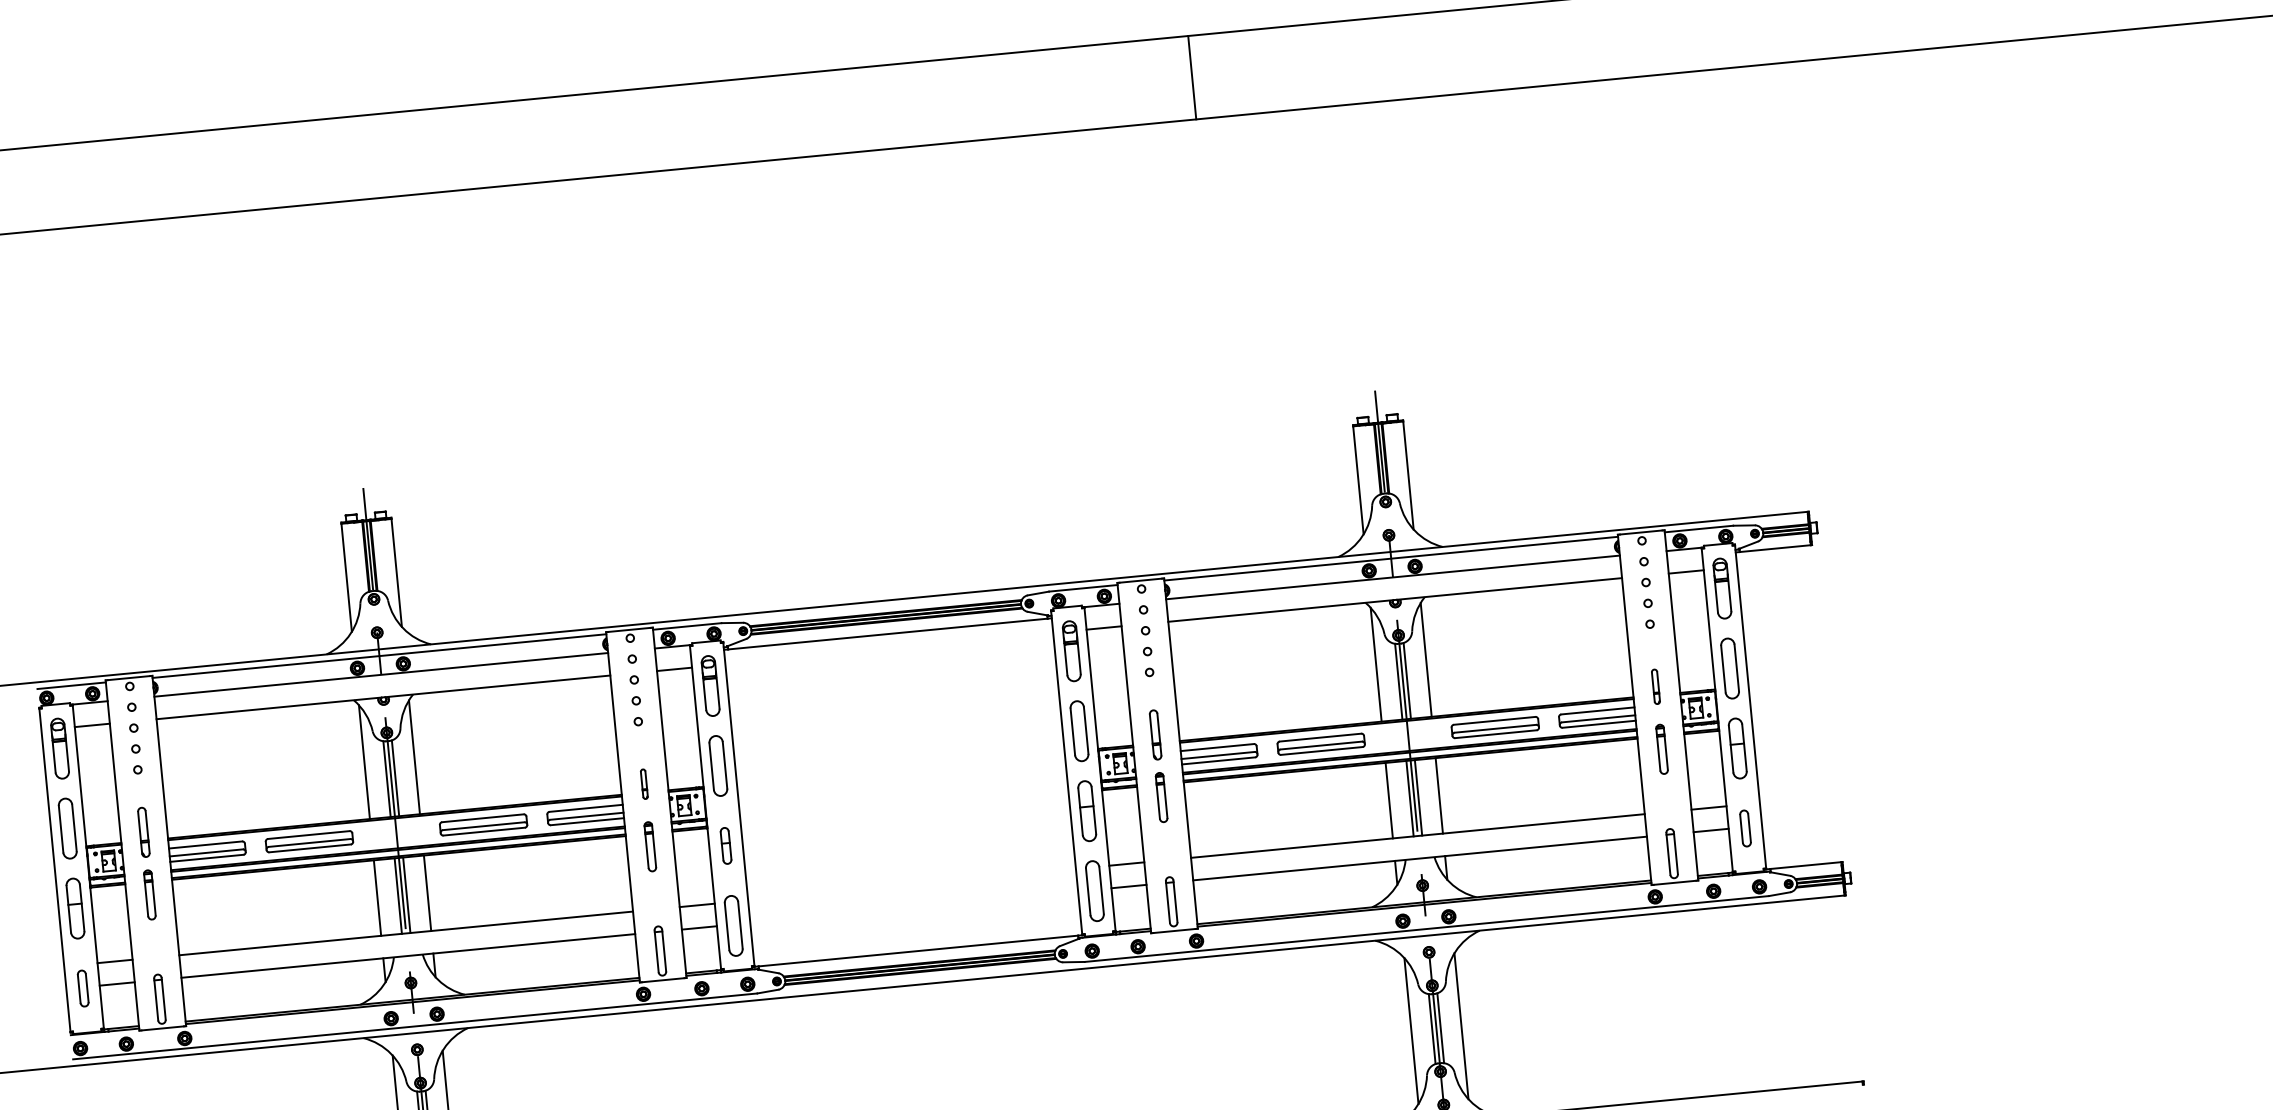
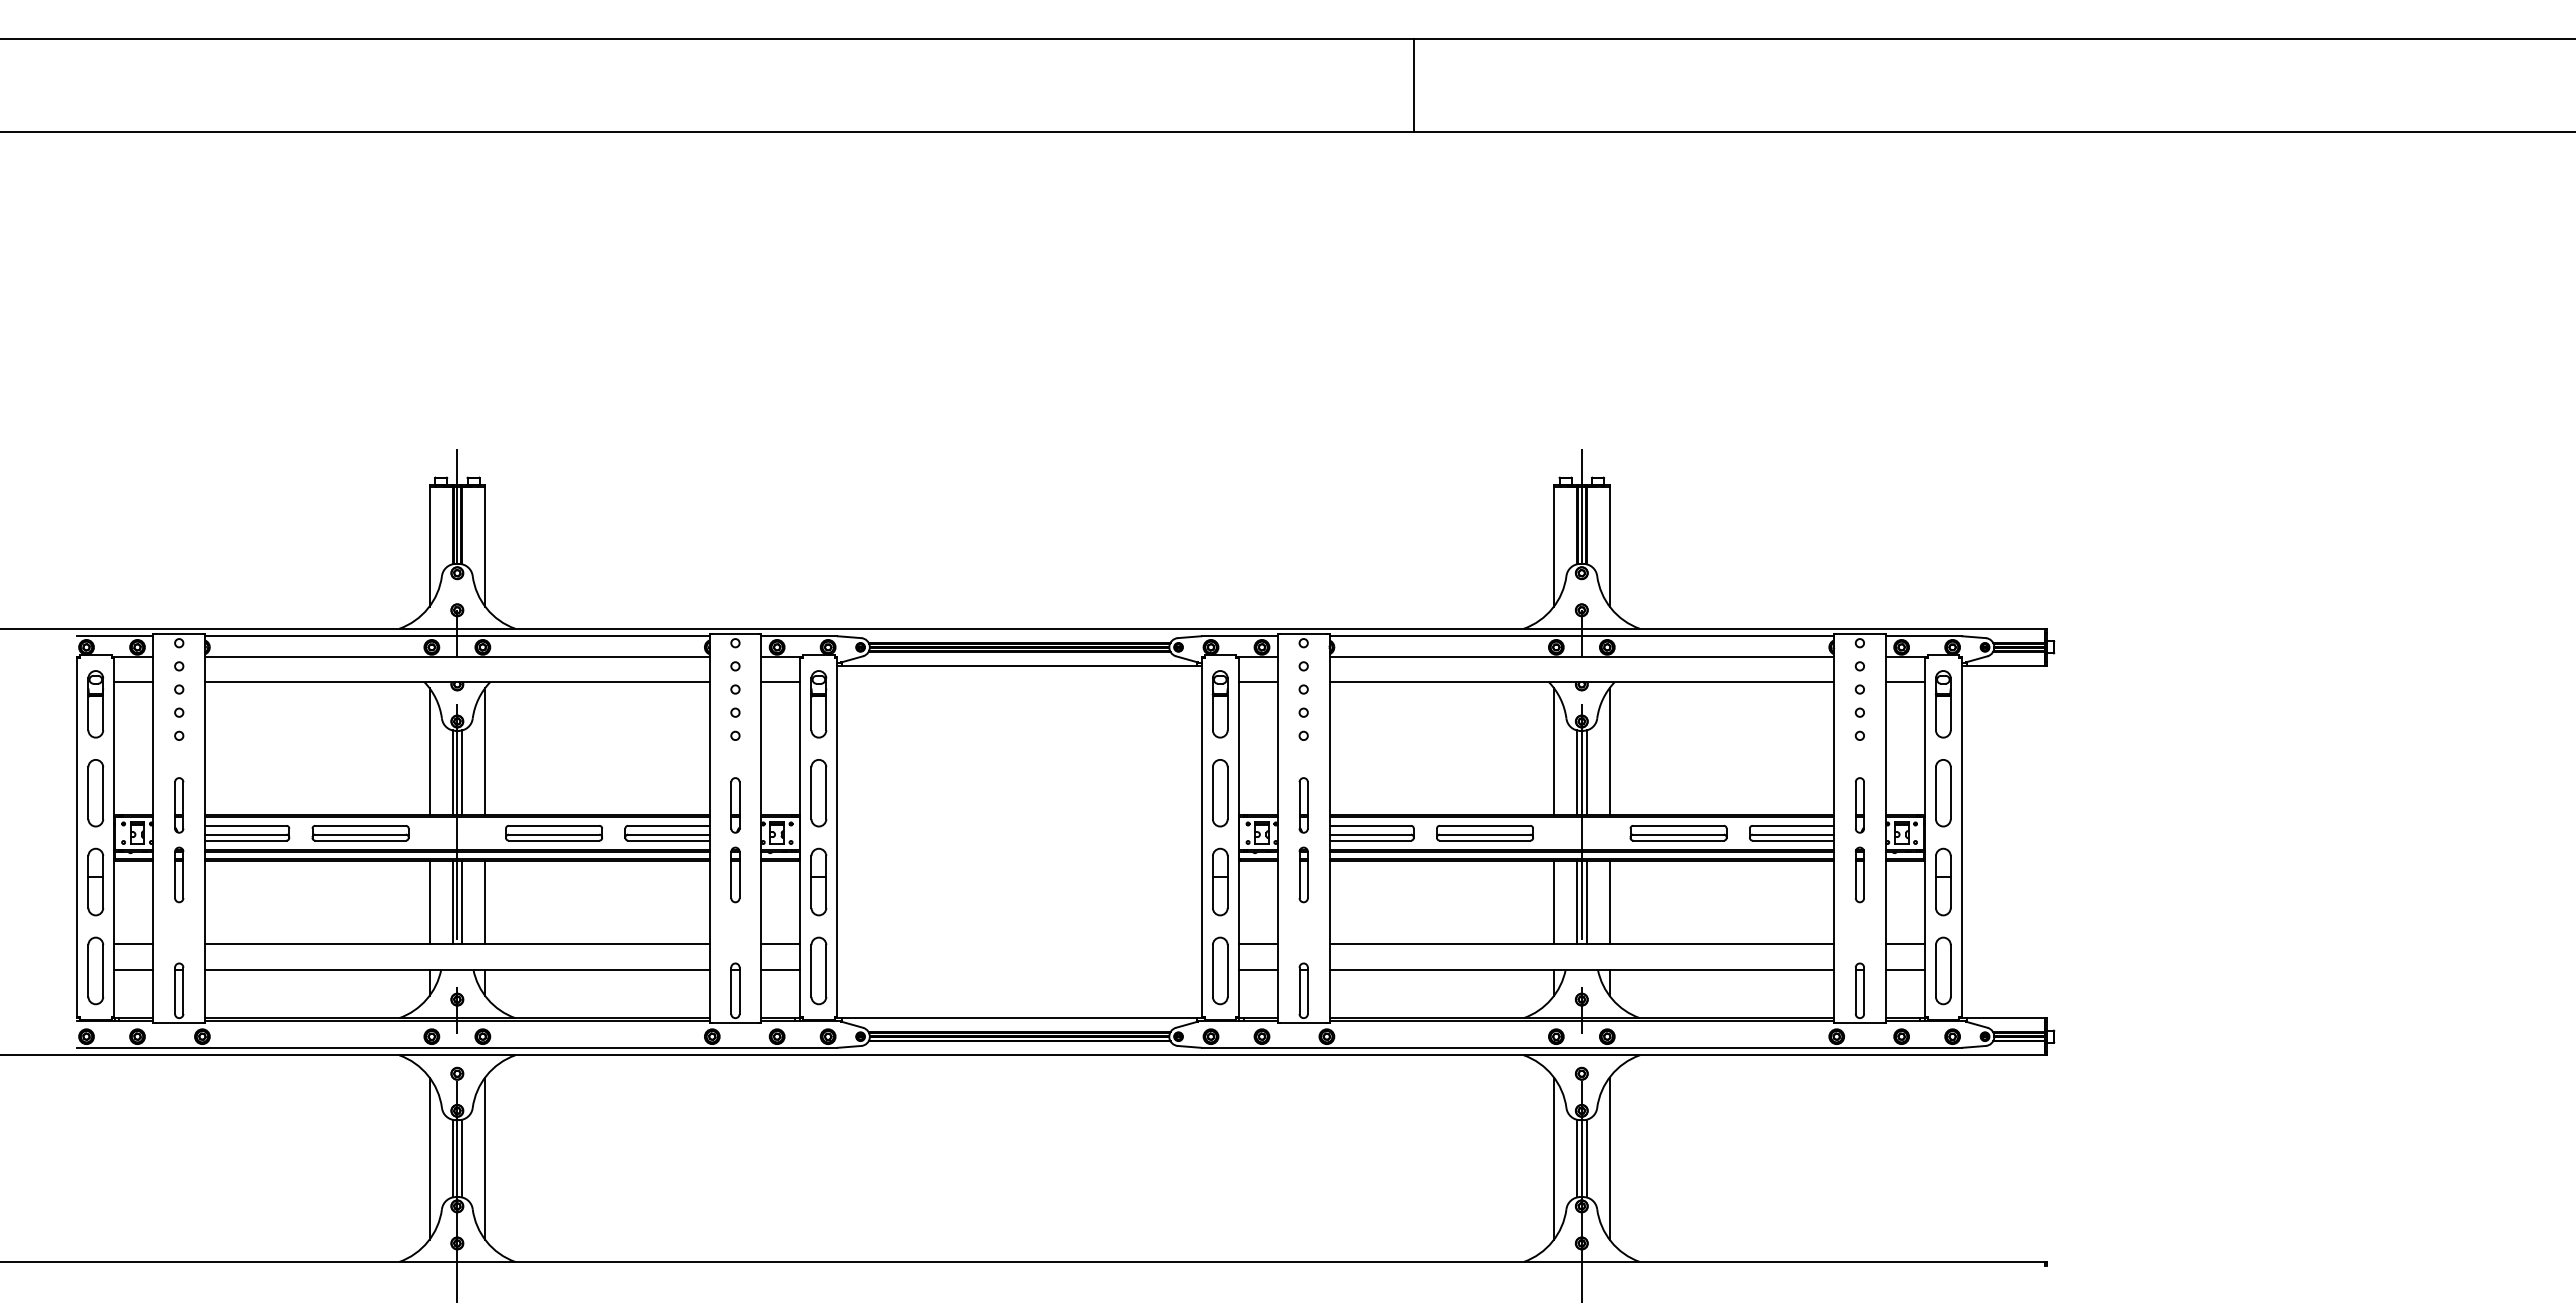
part: (1655, 686) -> (1859, 805), size x1.43
part: (644, 784) -> (735, 805), size x1.67
part: (1745, 828) -> (1943, 970), size x1.67
part: (725, 845) -> (818, 881), size x1.67
part: (82, 988) -> (95, 970), size x1.67

